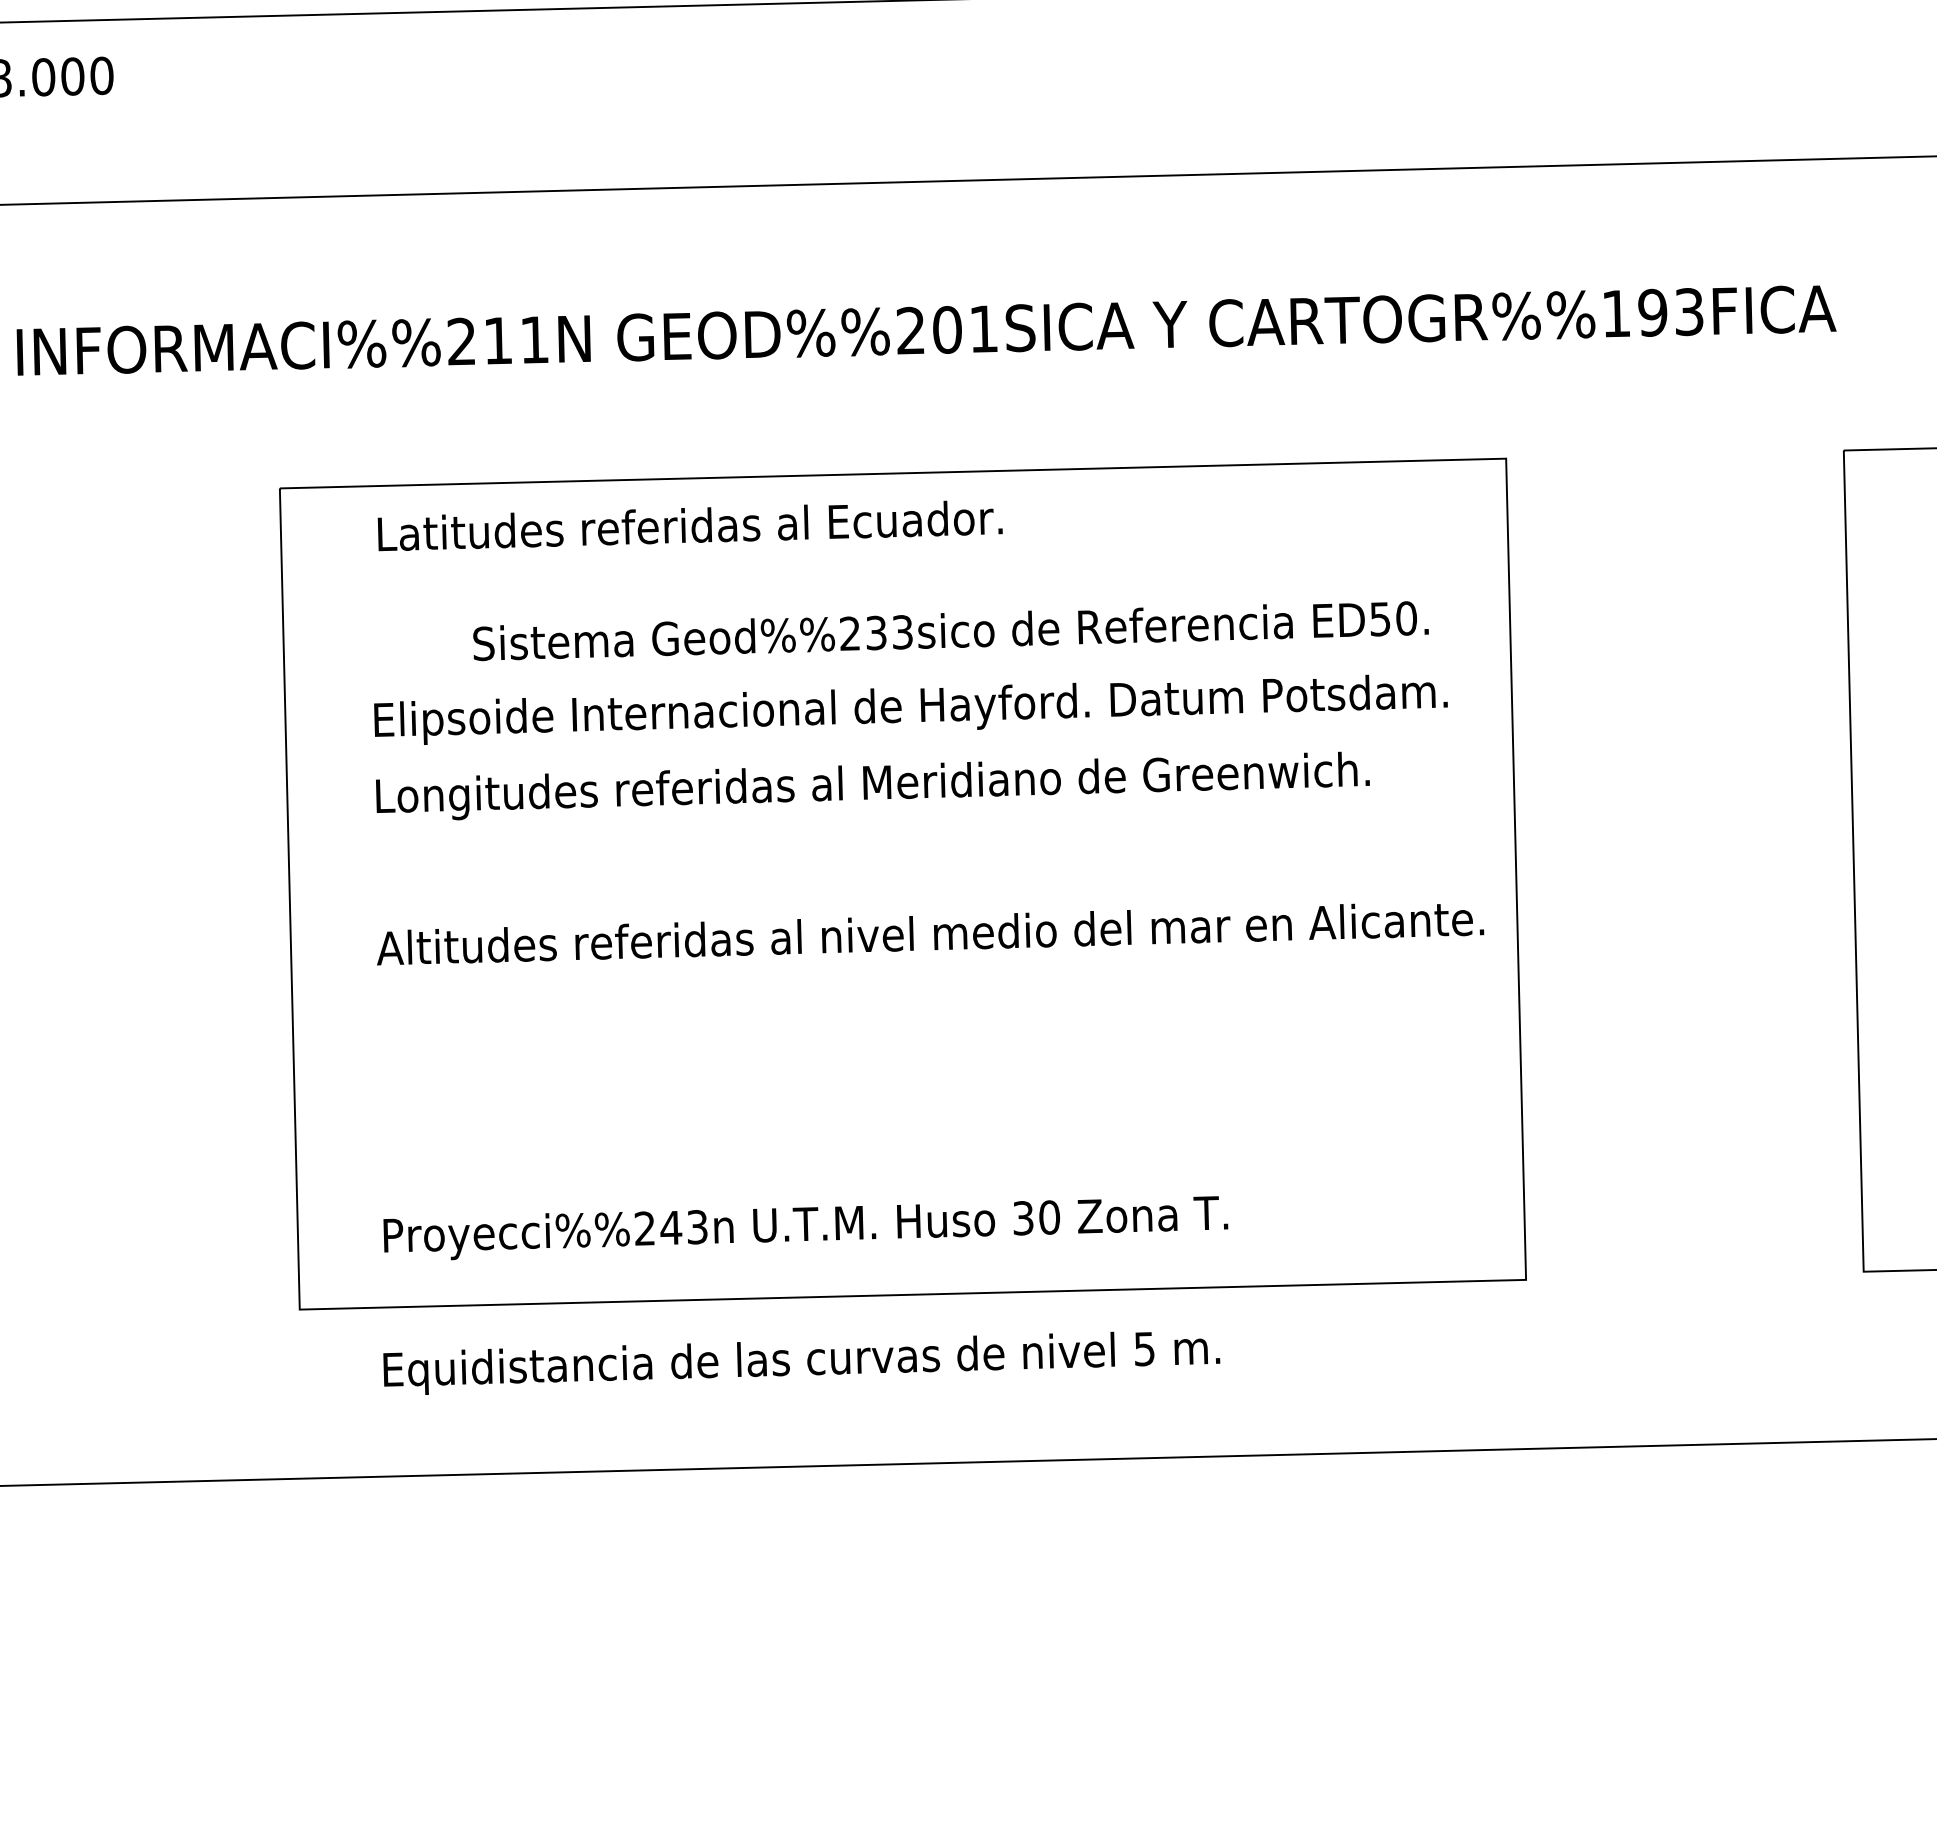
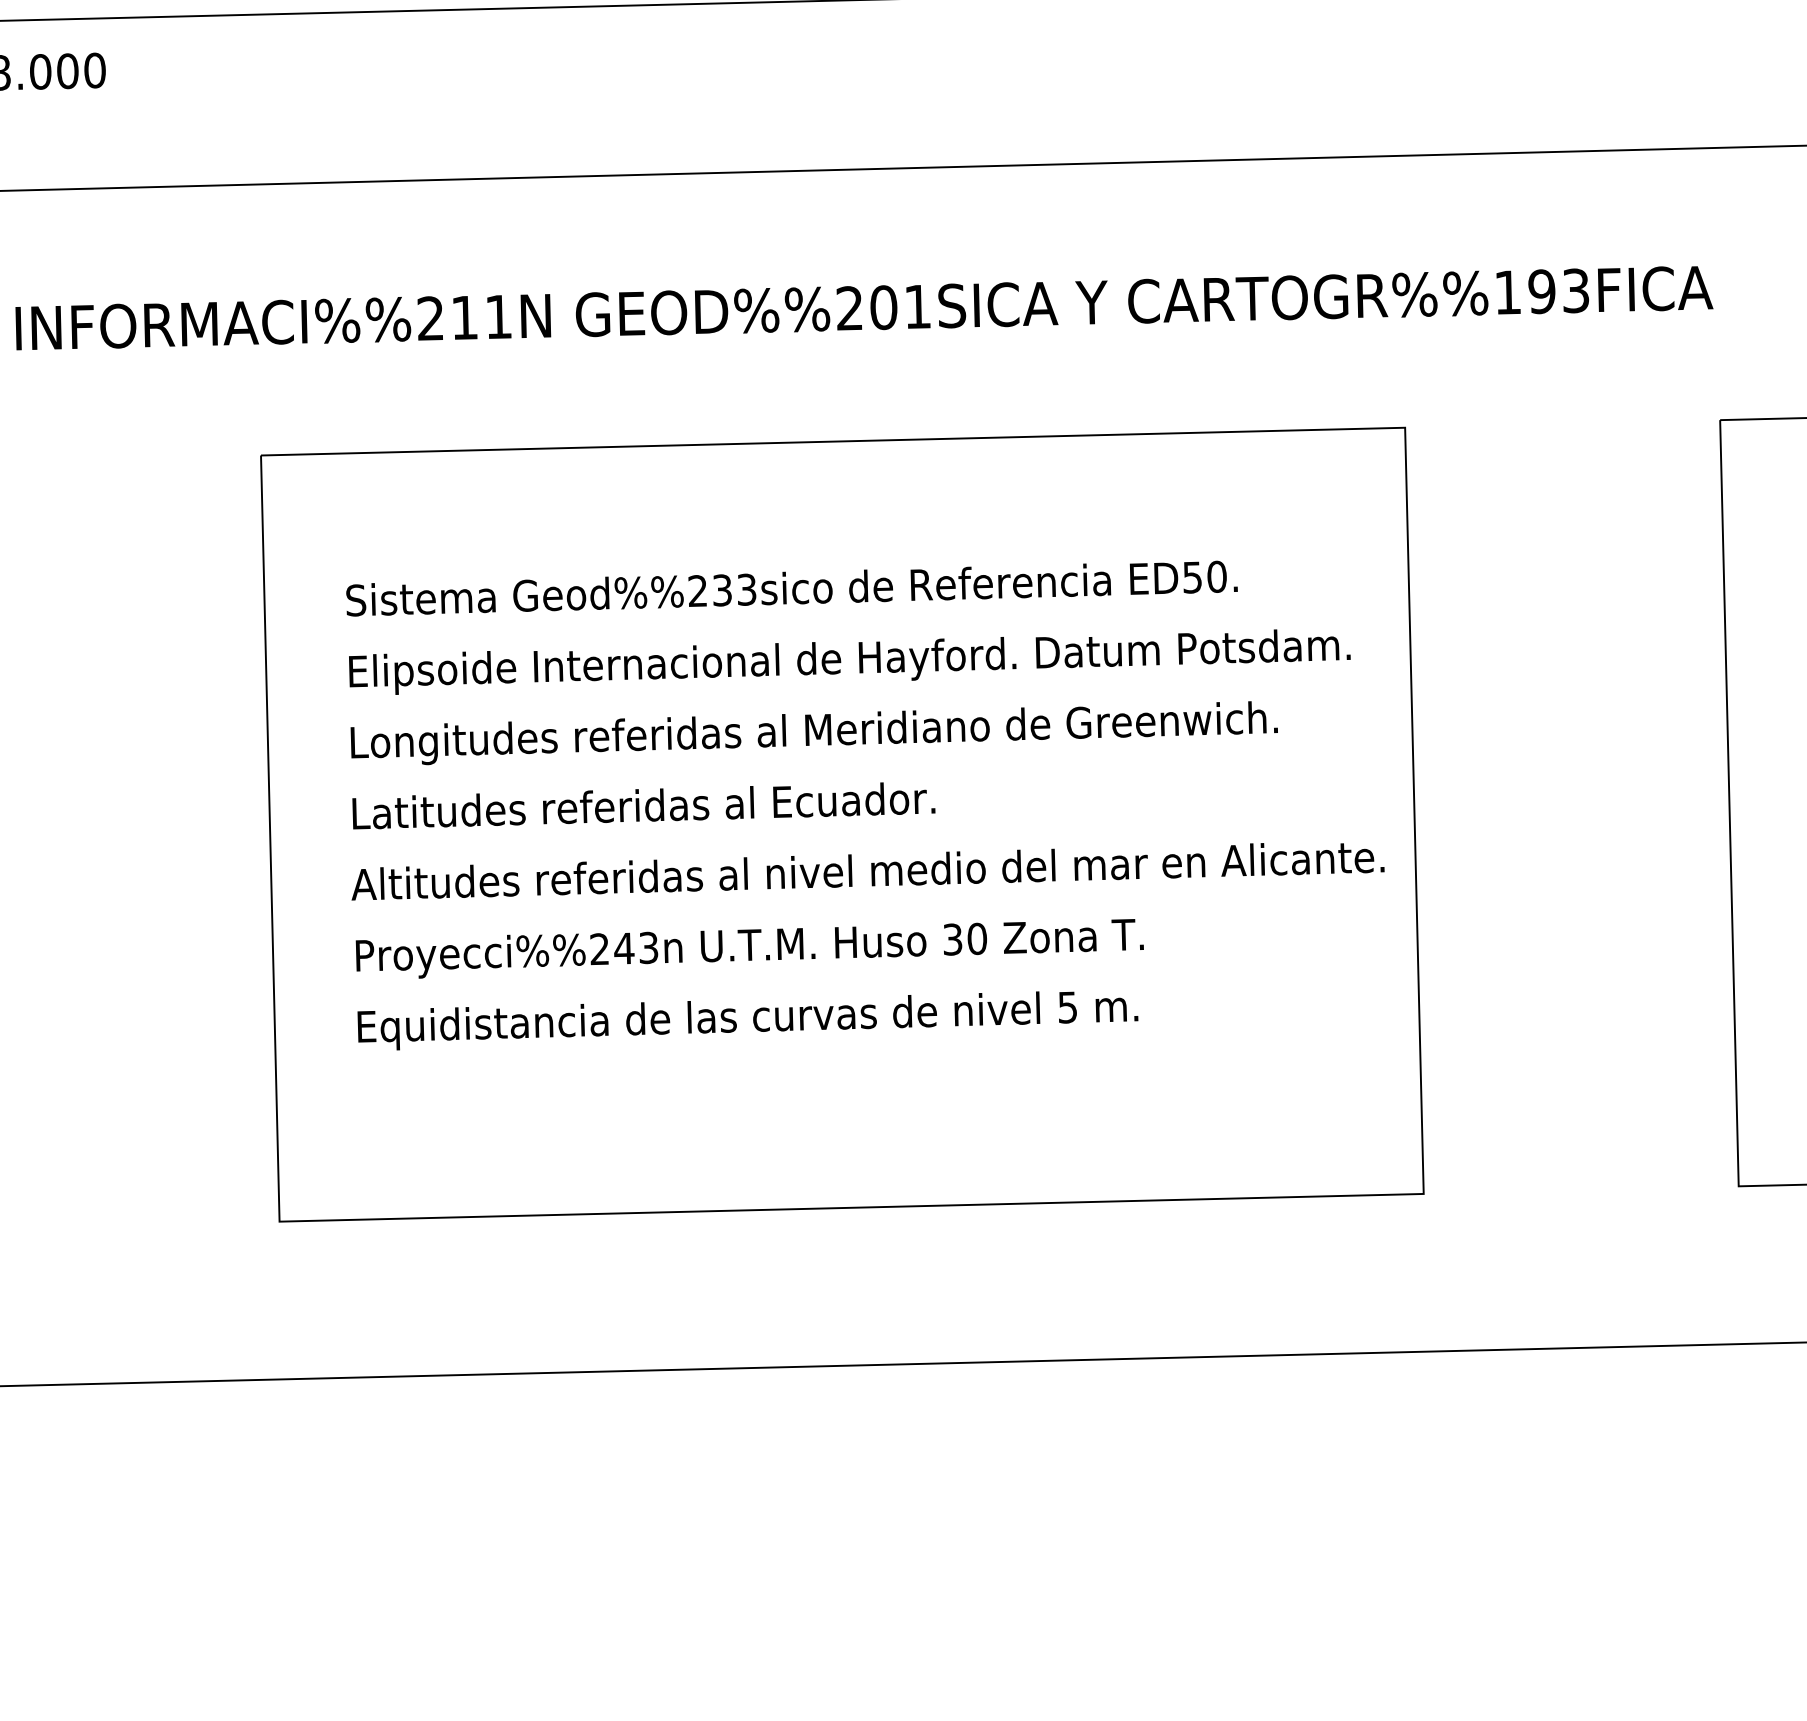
text: (689, 525) -> (643, 805), moved
text: (950, 631) -> (791, 588), moved
text: (805, 1228) -> (749, 949), moved
text: (801, 1362) -> (747, 1020), moved

